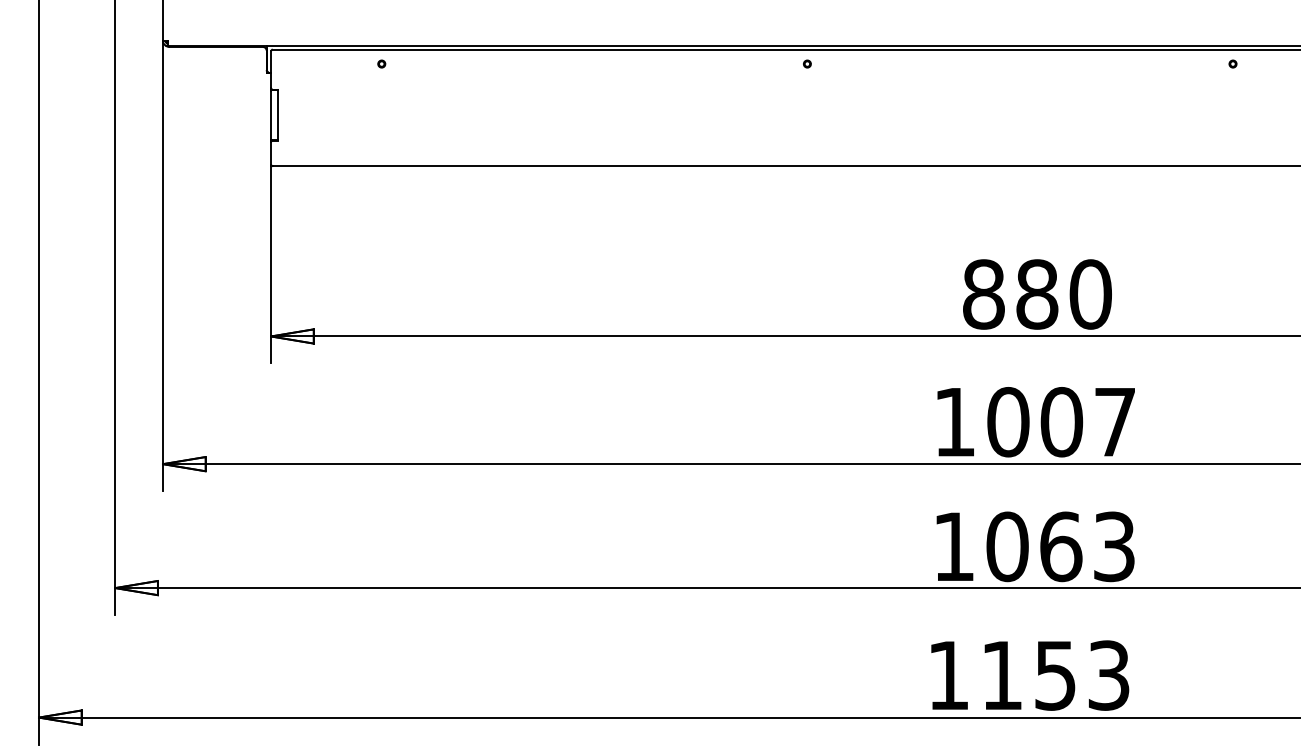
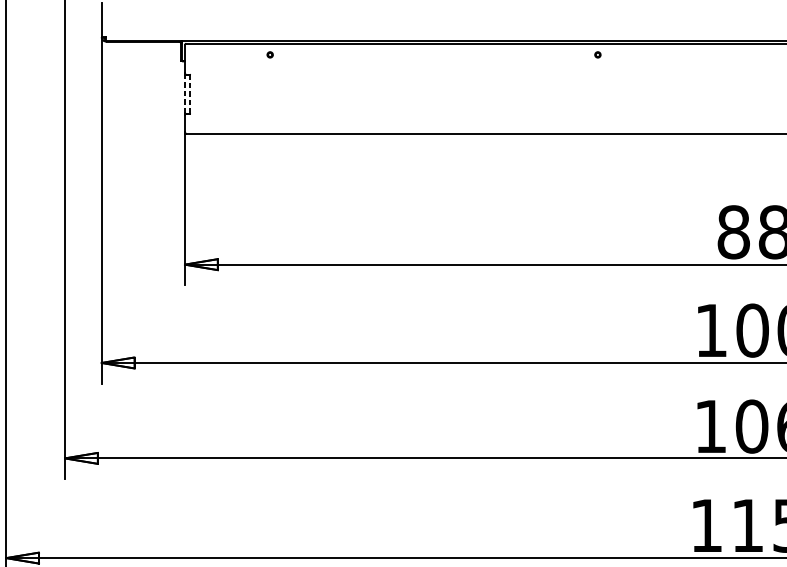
line: (277, 114) -> (189, 93), solid -> dashed
line: (271, 115) -> (185, 94), solid -> dashed

